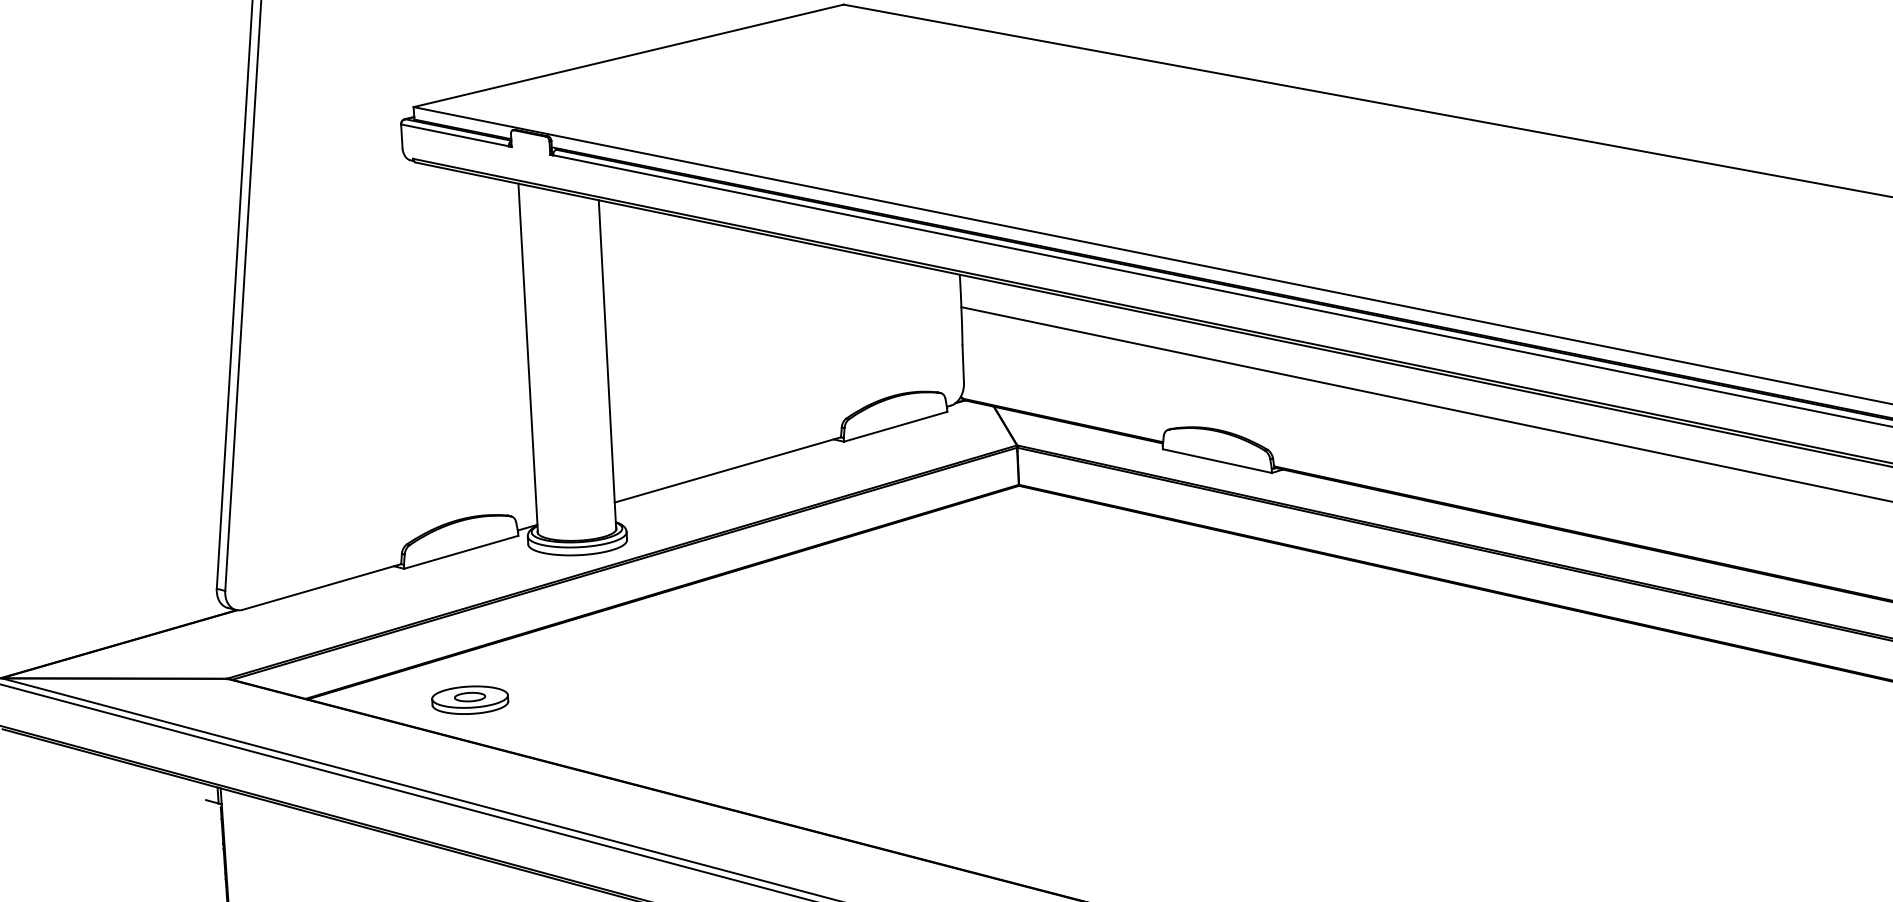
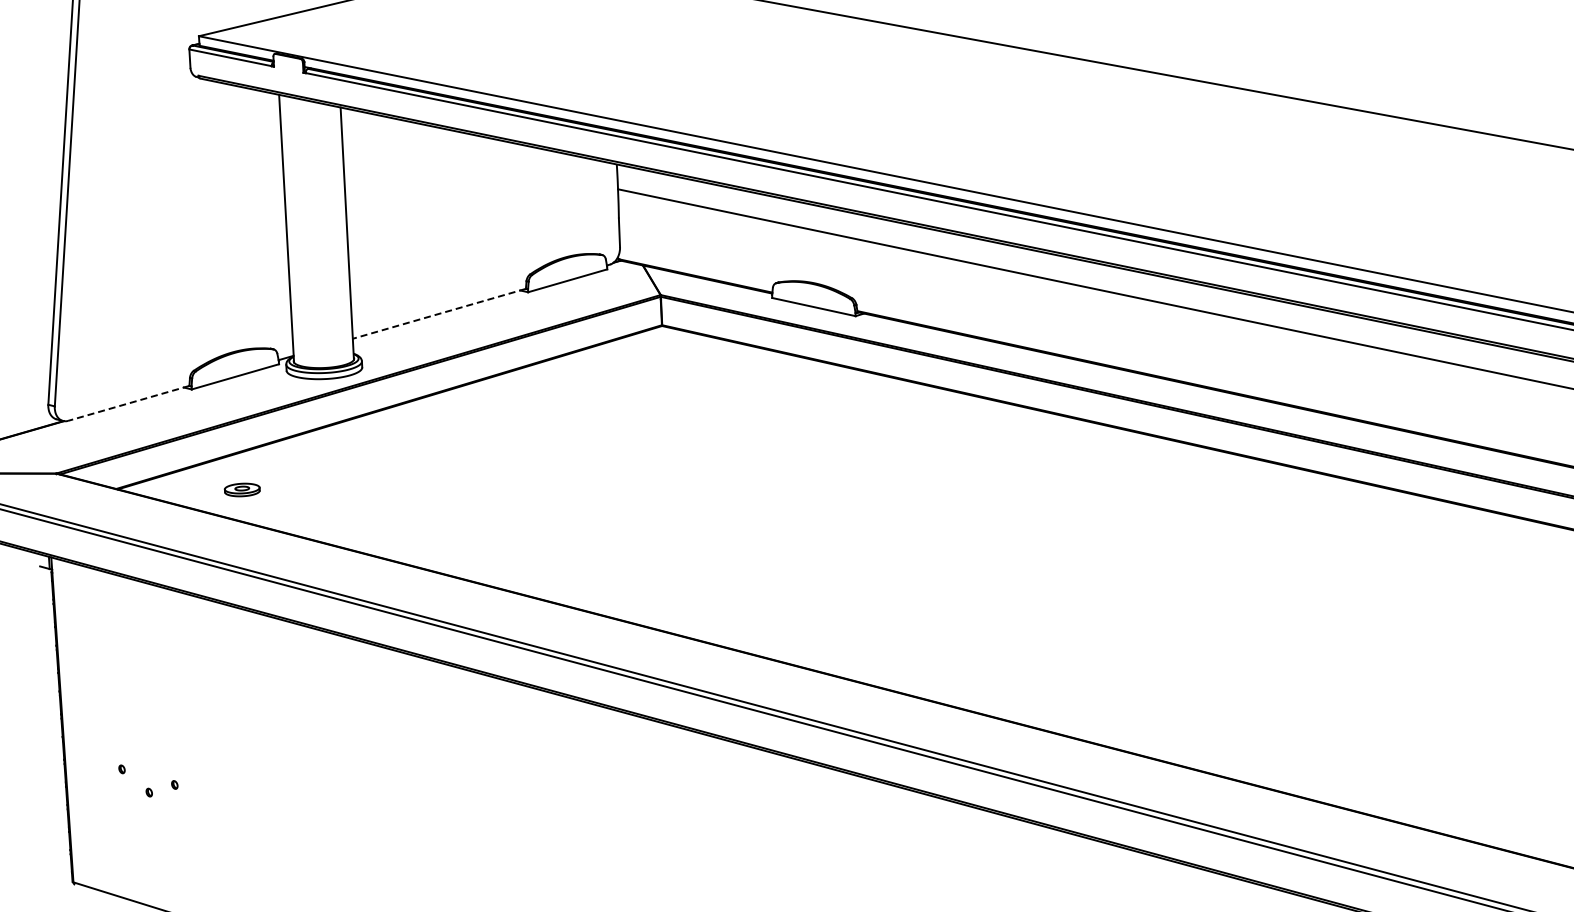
line: (726, 469) -> (438, 313), solid -> dashed
line: (321, 587) -> (128, 403), solid -> dashed
part: (470, 699) -> (242, 489), size x0.6

